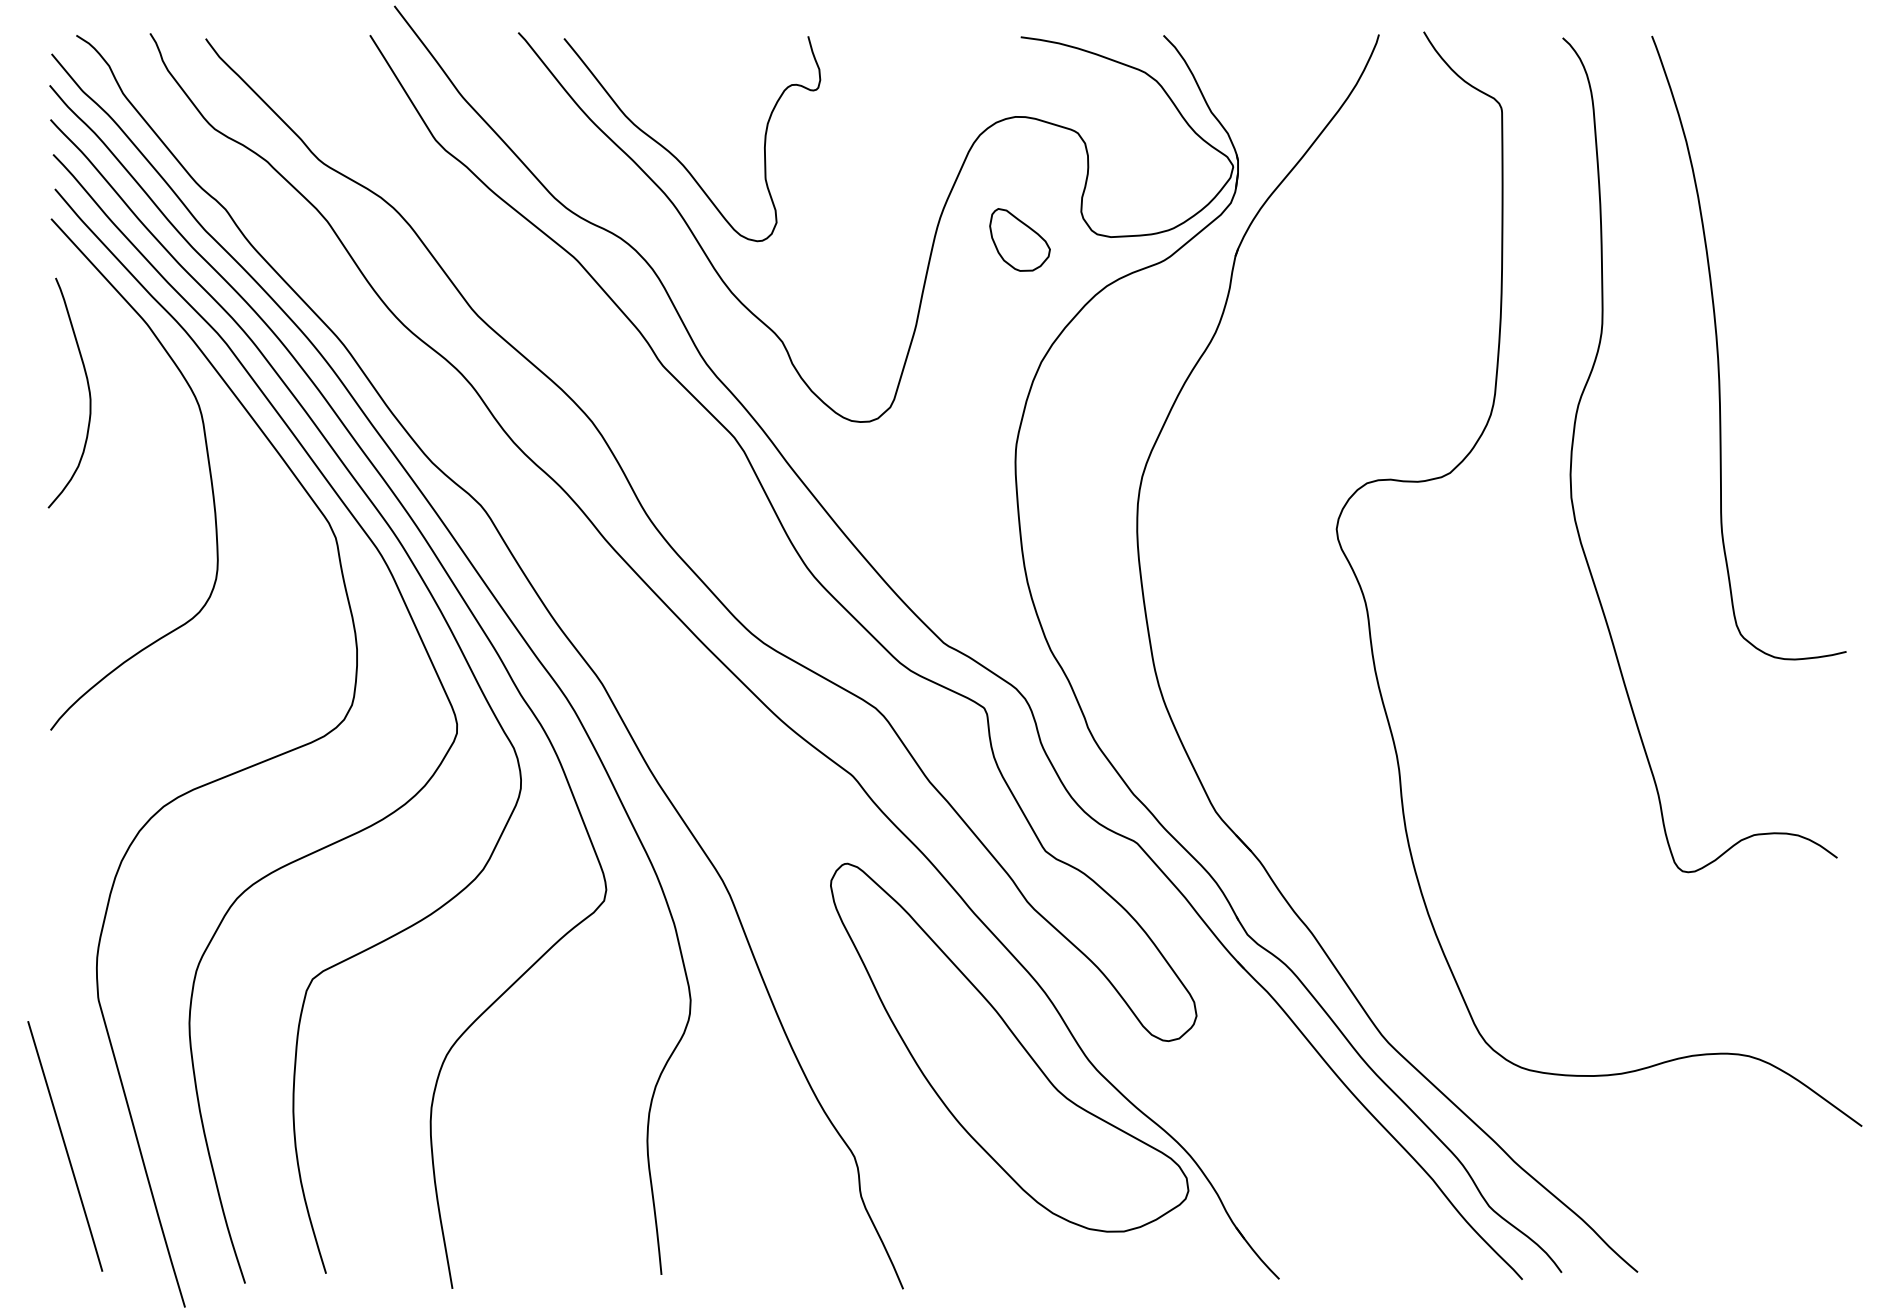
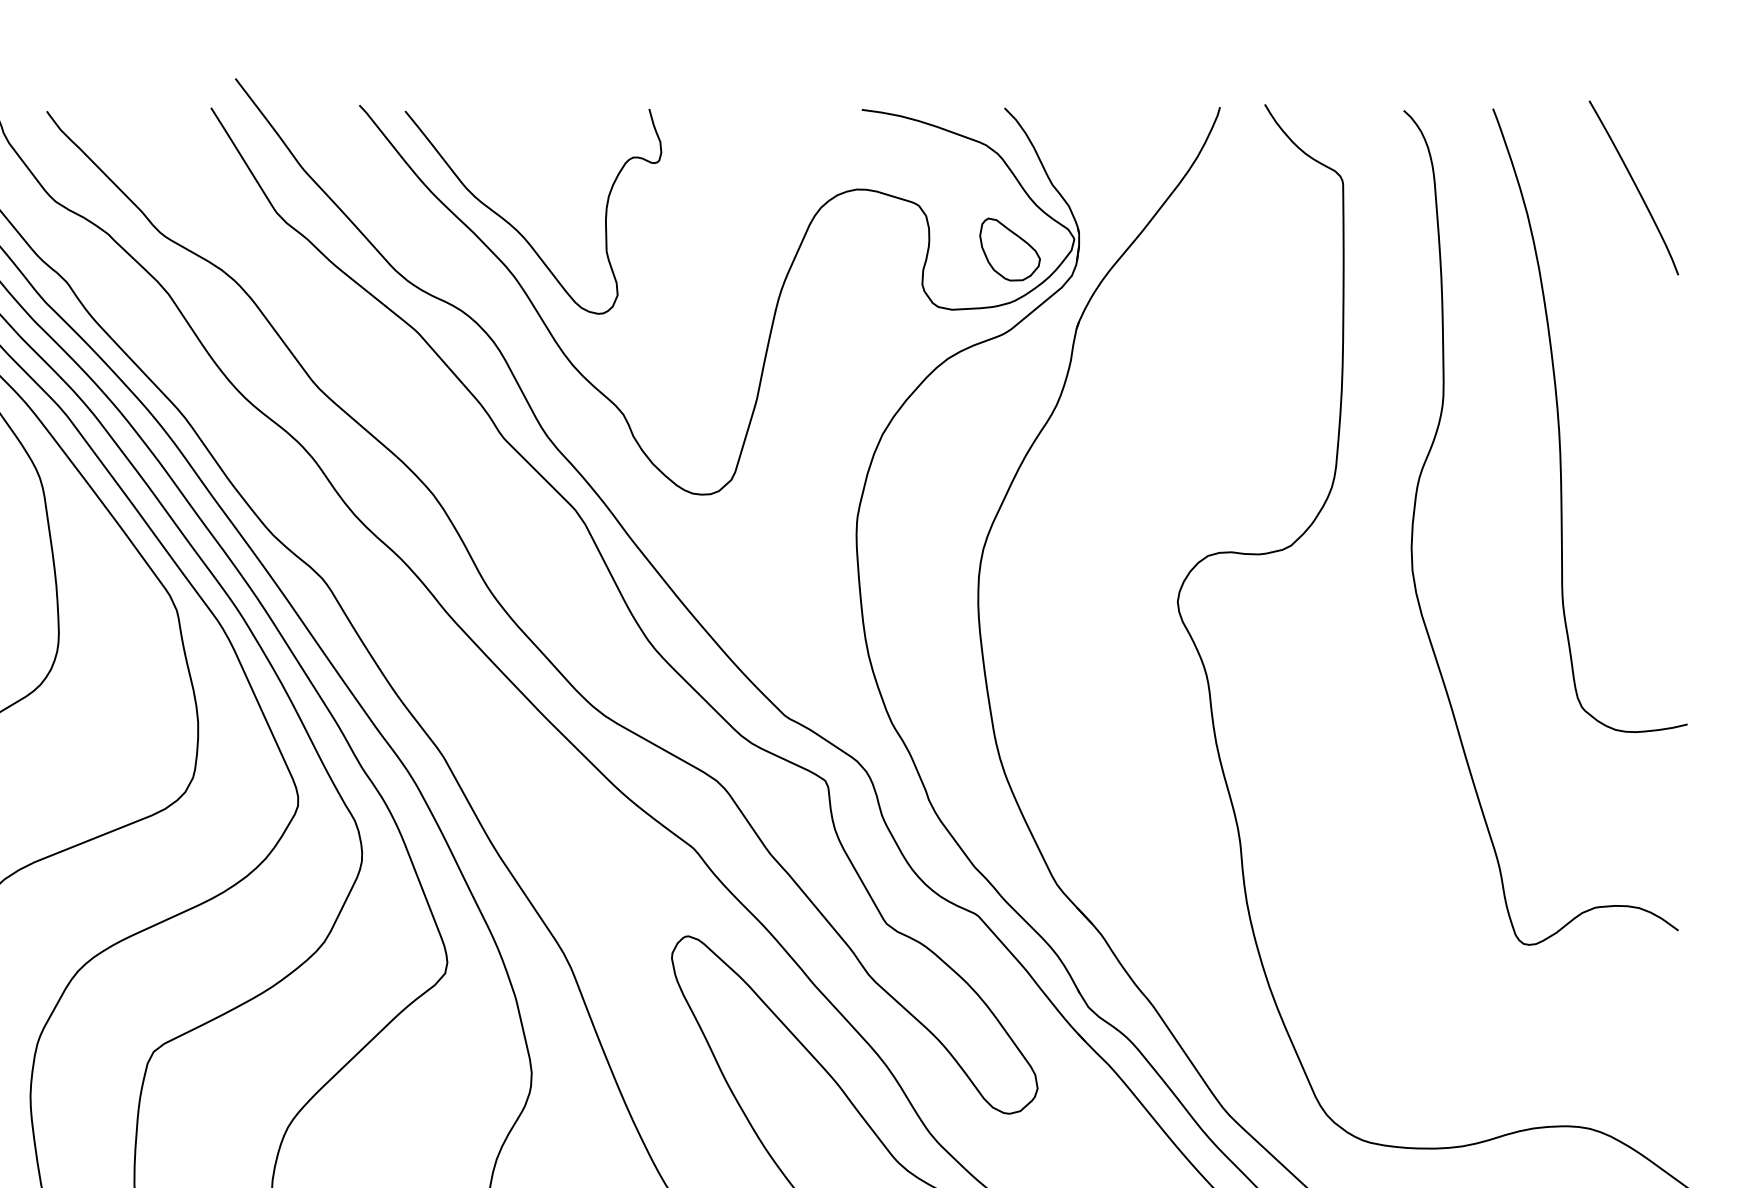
curve: (1794, 114) -> (1635, 187), added
part: (1019, 239) -> (1009, 249), moved

